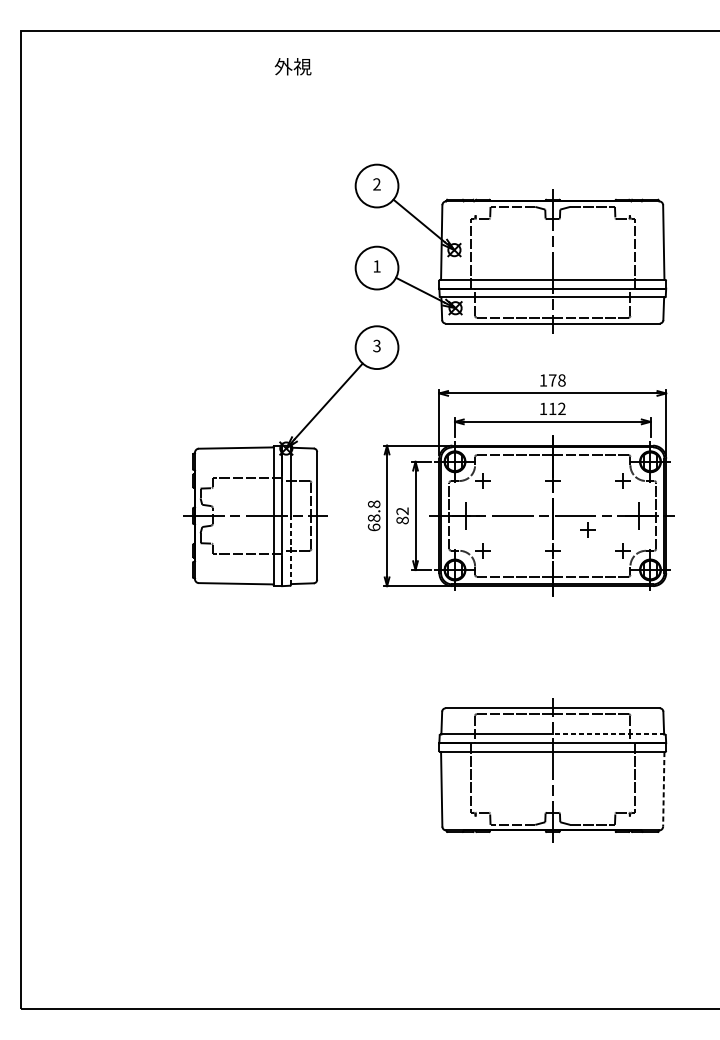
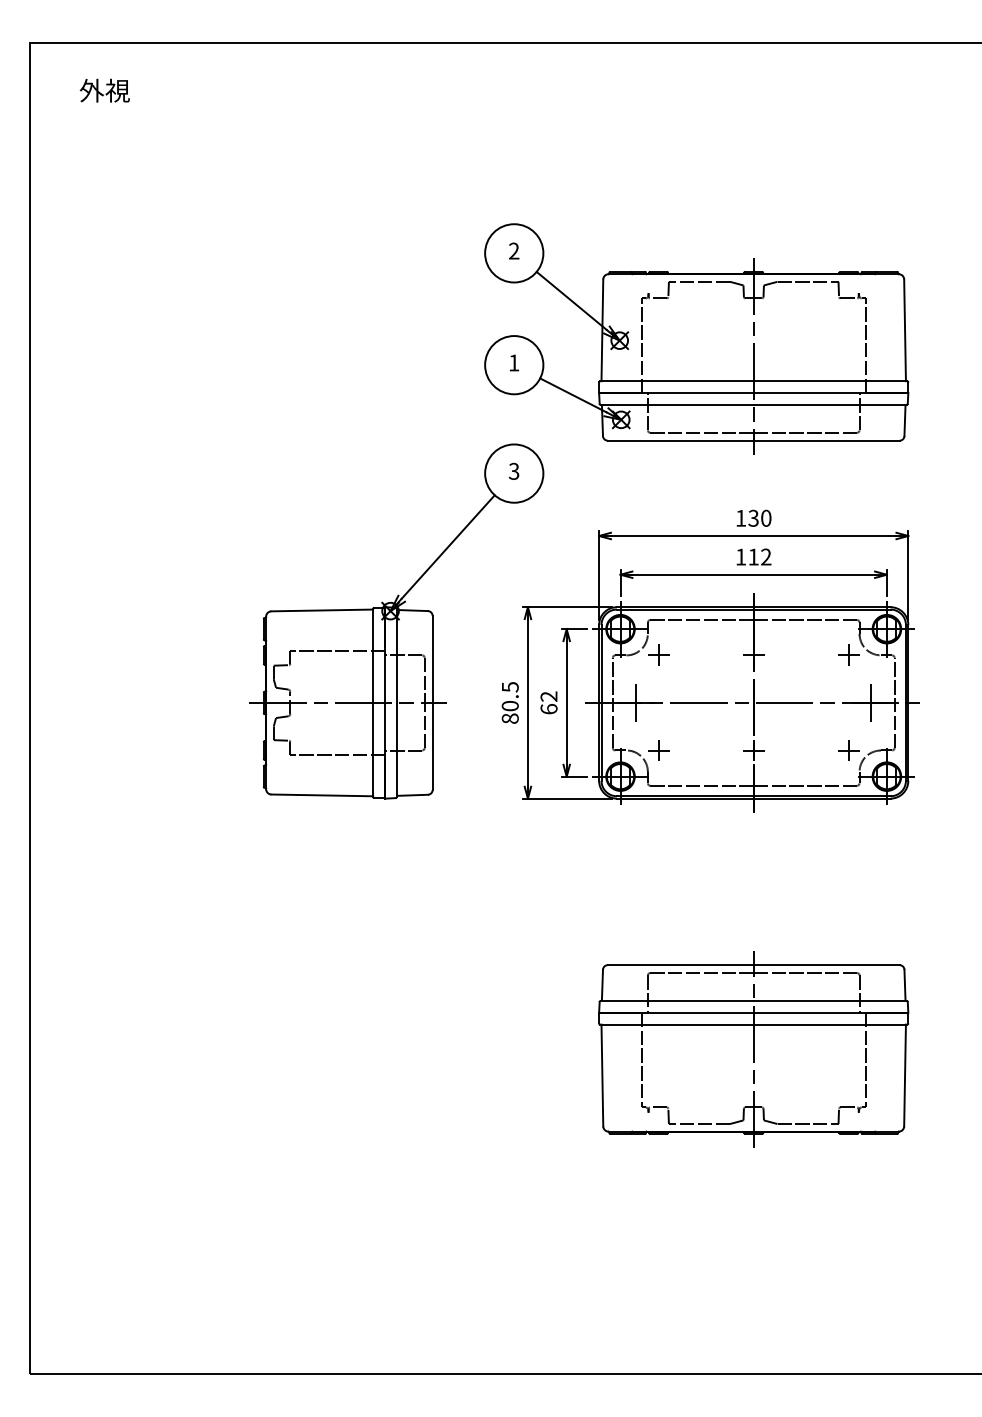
text: (292, 66) -> (104, 90), moved
text: (556, 379) -> (759, 517), 178 -> 130
text: (373, 515) -> (509, 702), 68.8 -> 80.5
text: (402, 520) -> (548, 709), 82 -> 62
part: (587, 529) -> (801, 721), removed
line: (290, 550) -> (396, 749), dashed -> solid
line: (608, 734) -> (829, 1000), dashed -> solid
line: (664, 789) -> (905, 1075), dashed -> solid

